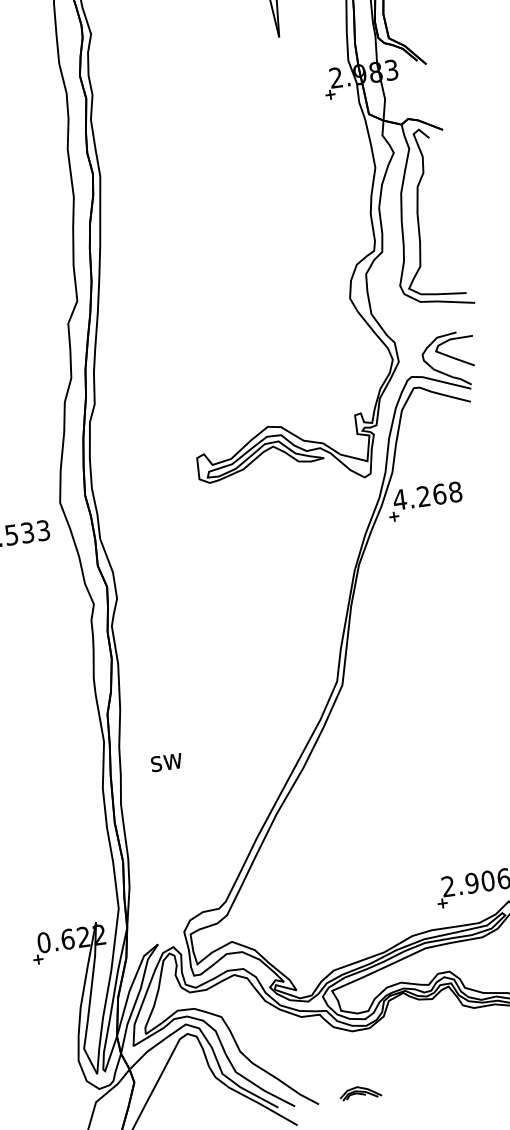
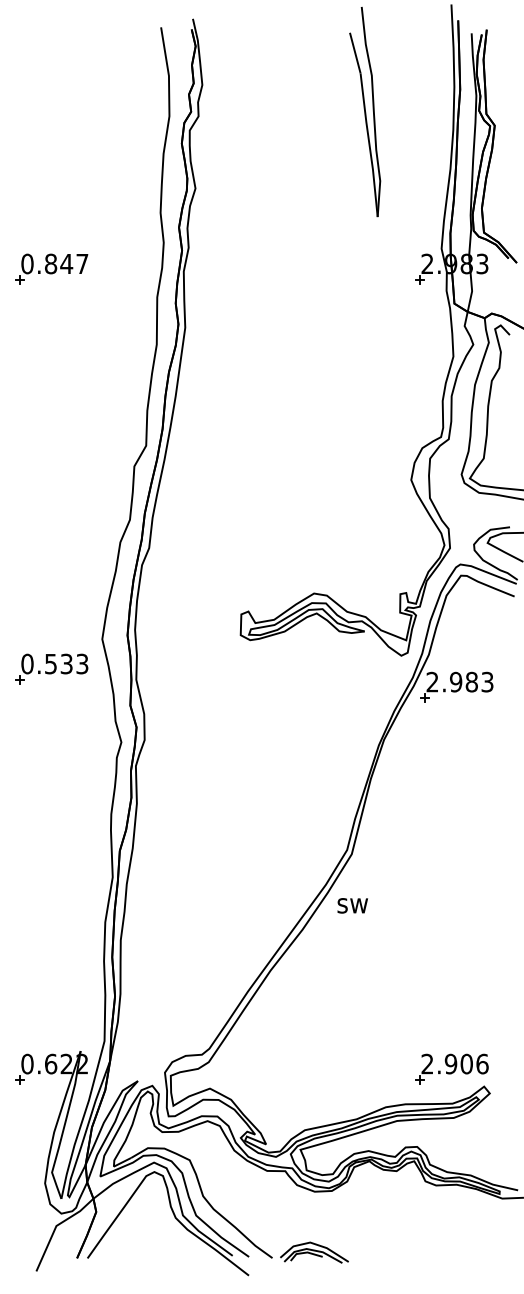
text: (427, 495) -> (459, 681), 4.268 -> 2.983
text: (166, 762) -> (352, 905), moved
part: (360, 1092) -> (314, 1252), size x1.67

